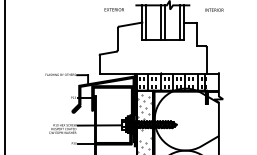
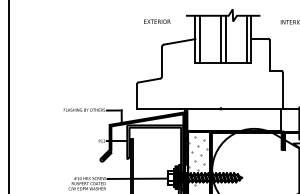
hatch: (172, 81) -> (236, 119), removed

